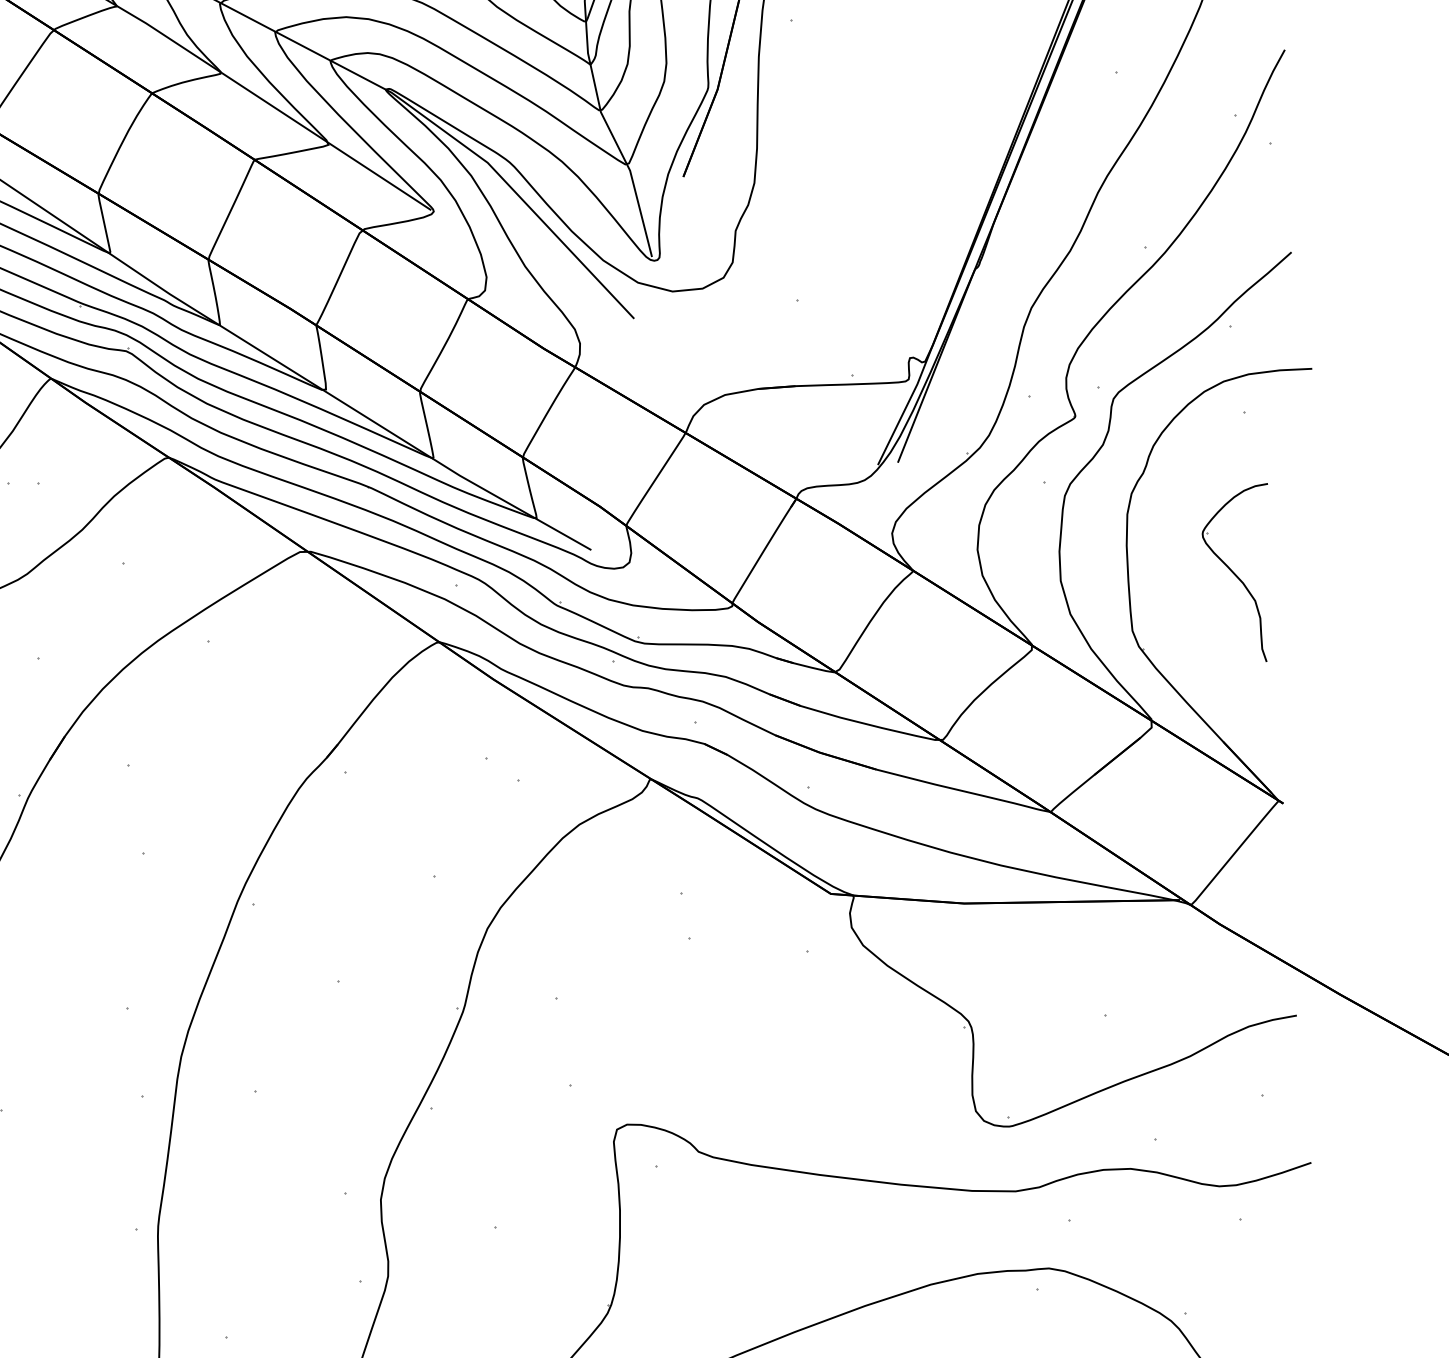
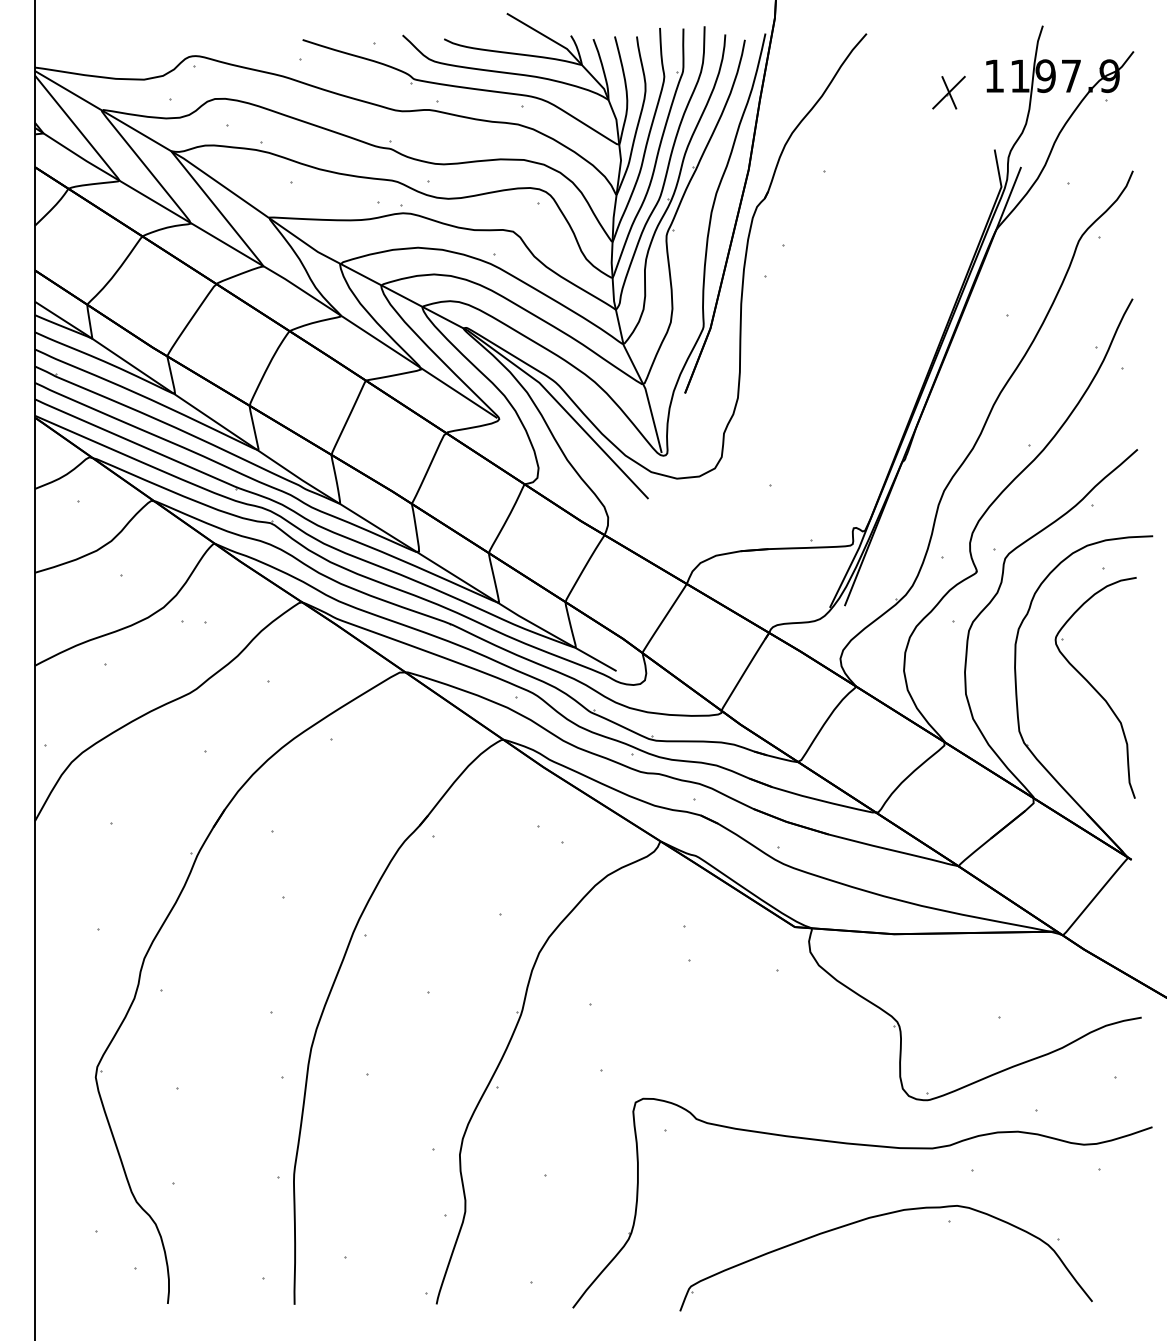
part: (1234, 572) -> (1095, 687), size x1.67

